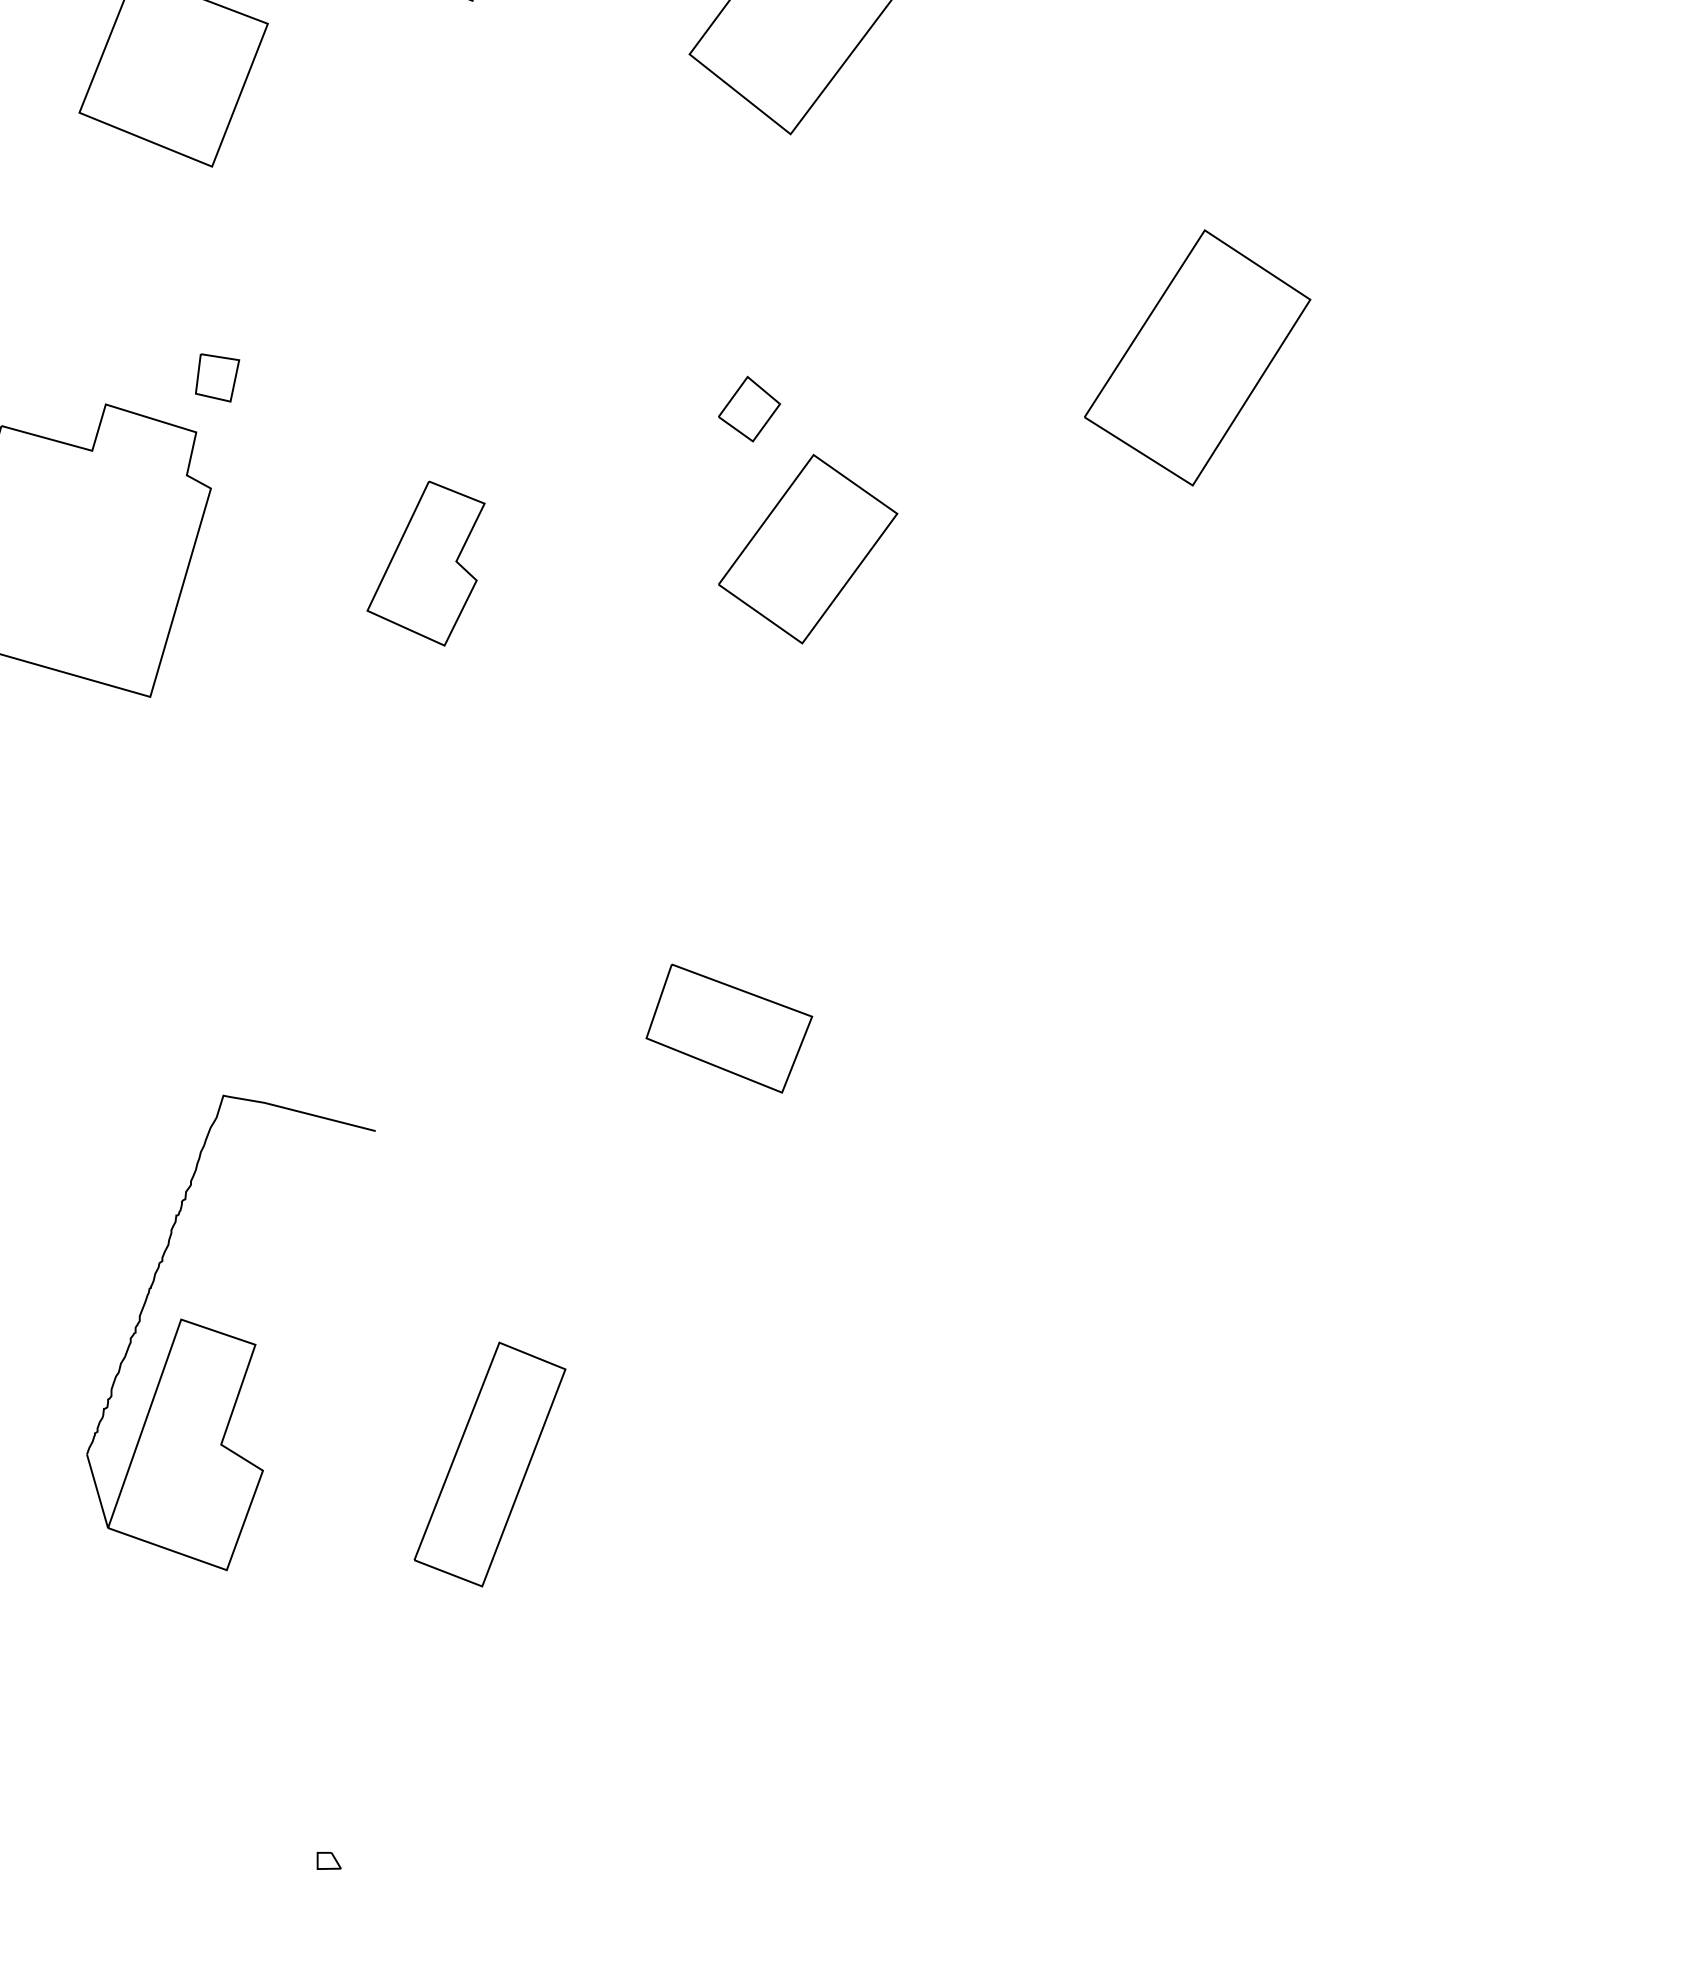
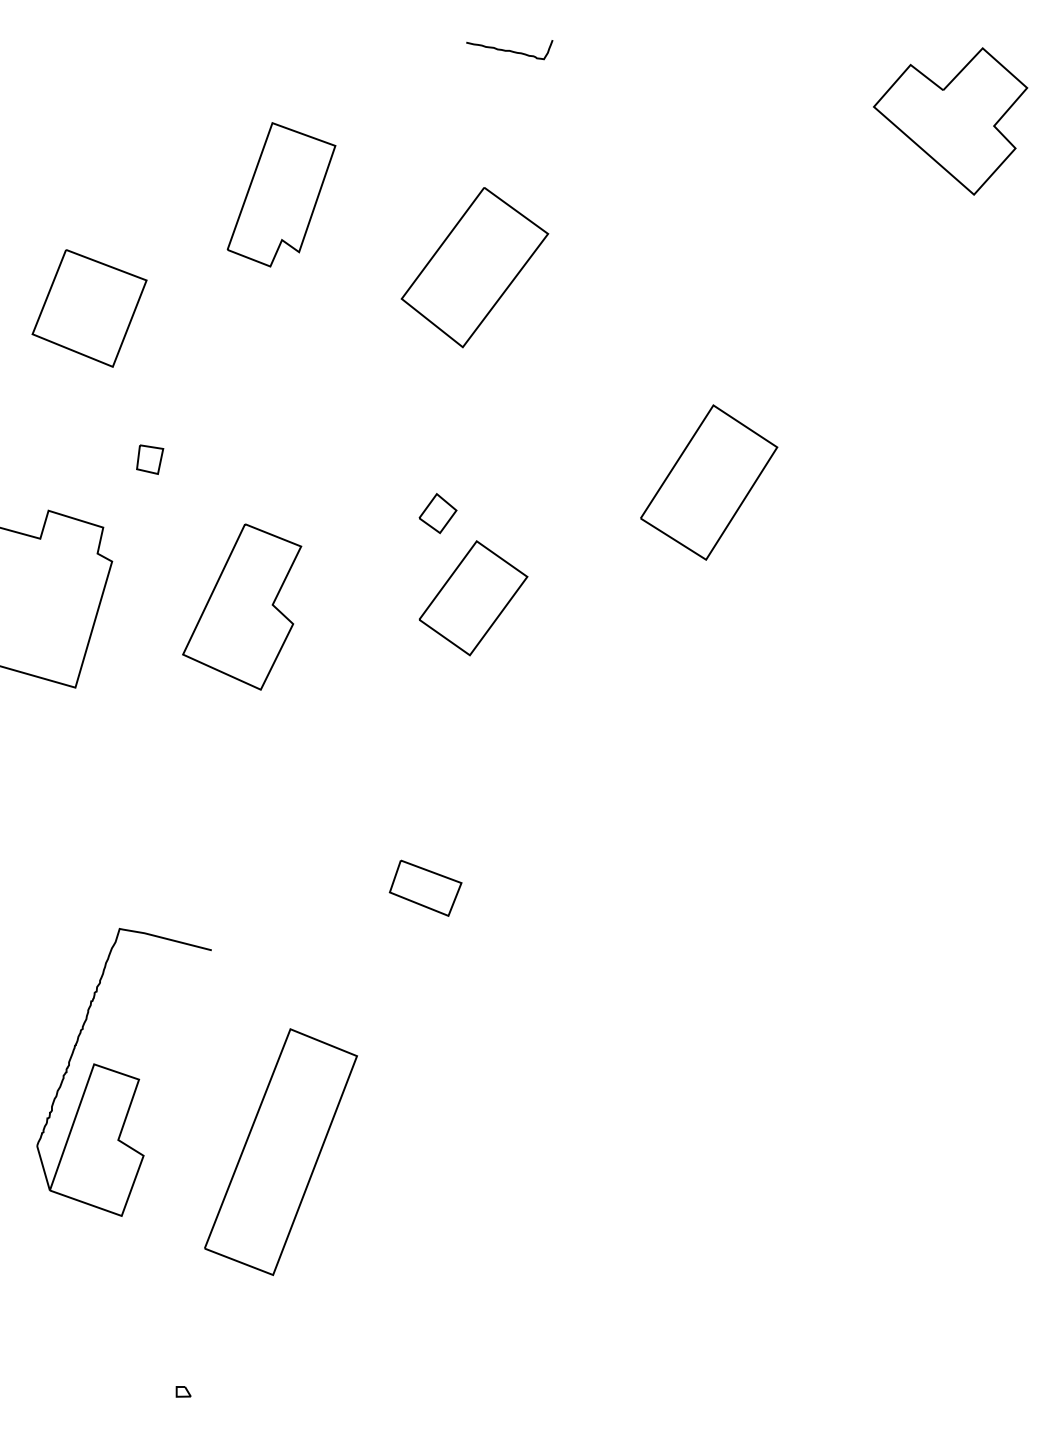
part: (218, 377) -> (150, 459), moved
part: (426, 562) -> (242, 606), size x1.67
part: (728, 1027) -> (425, 887), size x0.71
part: (489, 1463) -> (280, 1151), size x1.67

